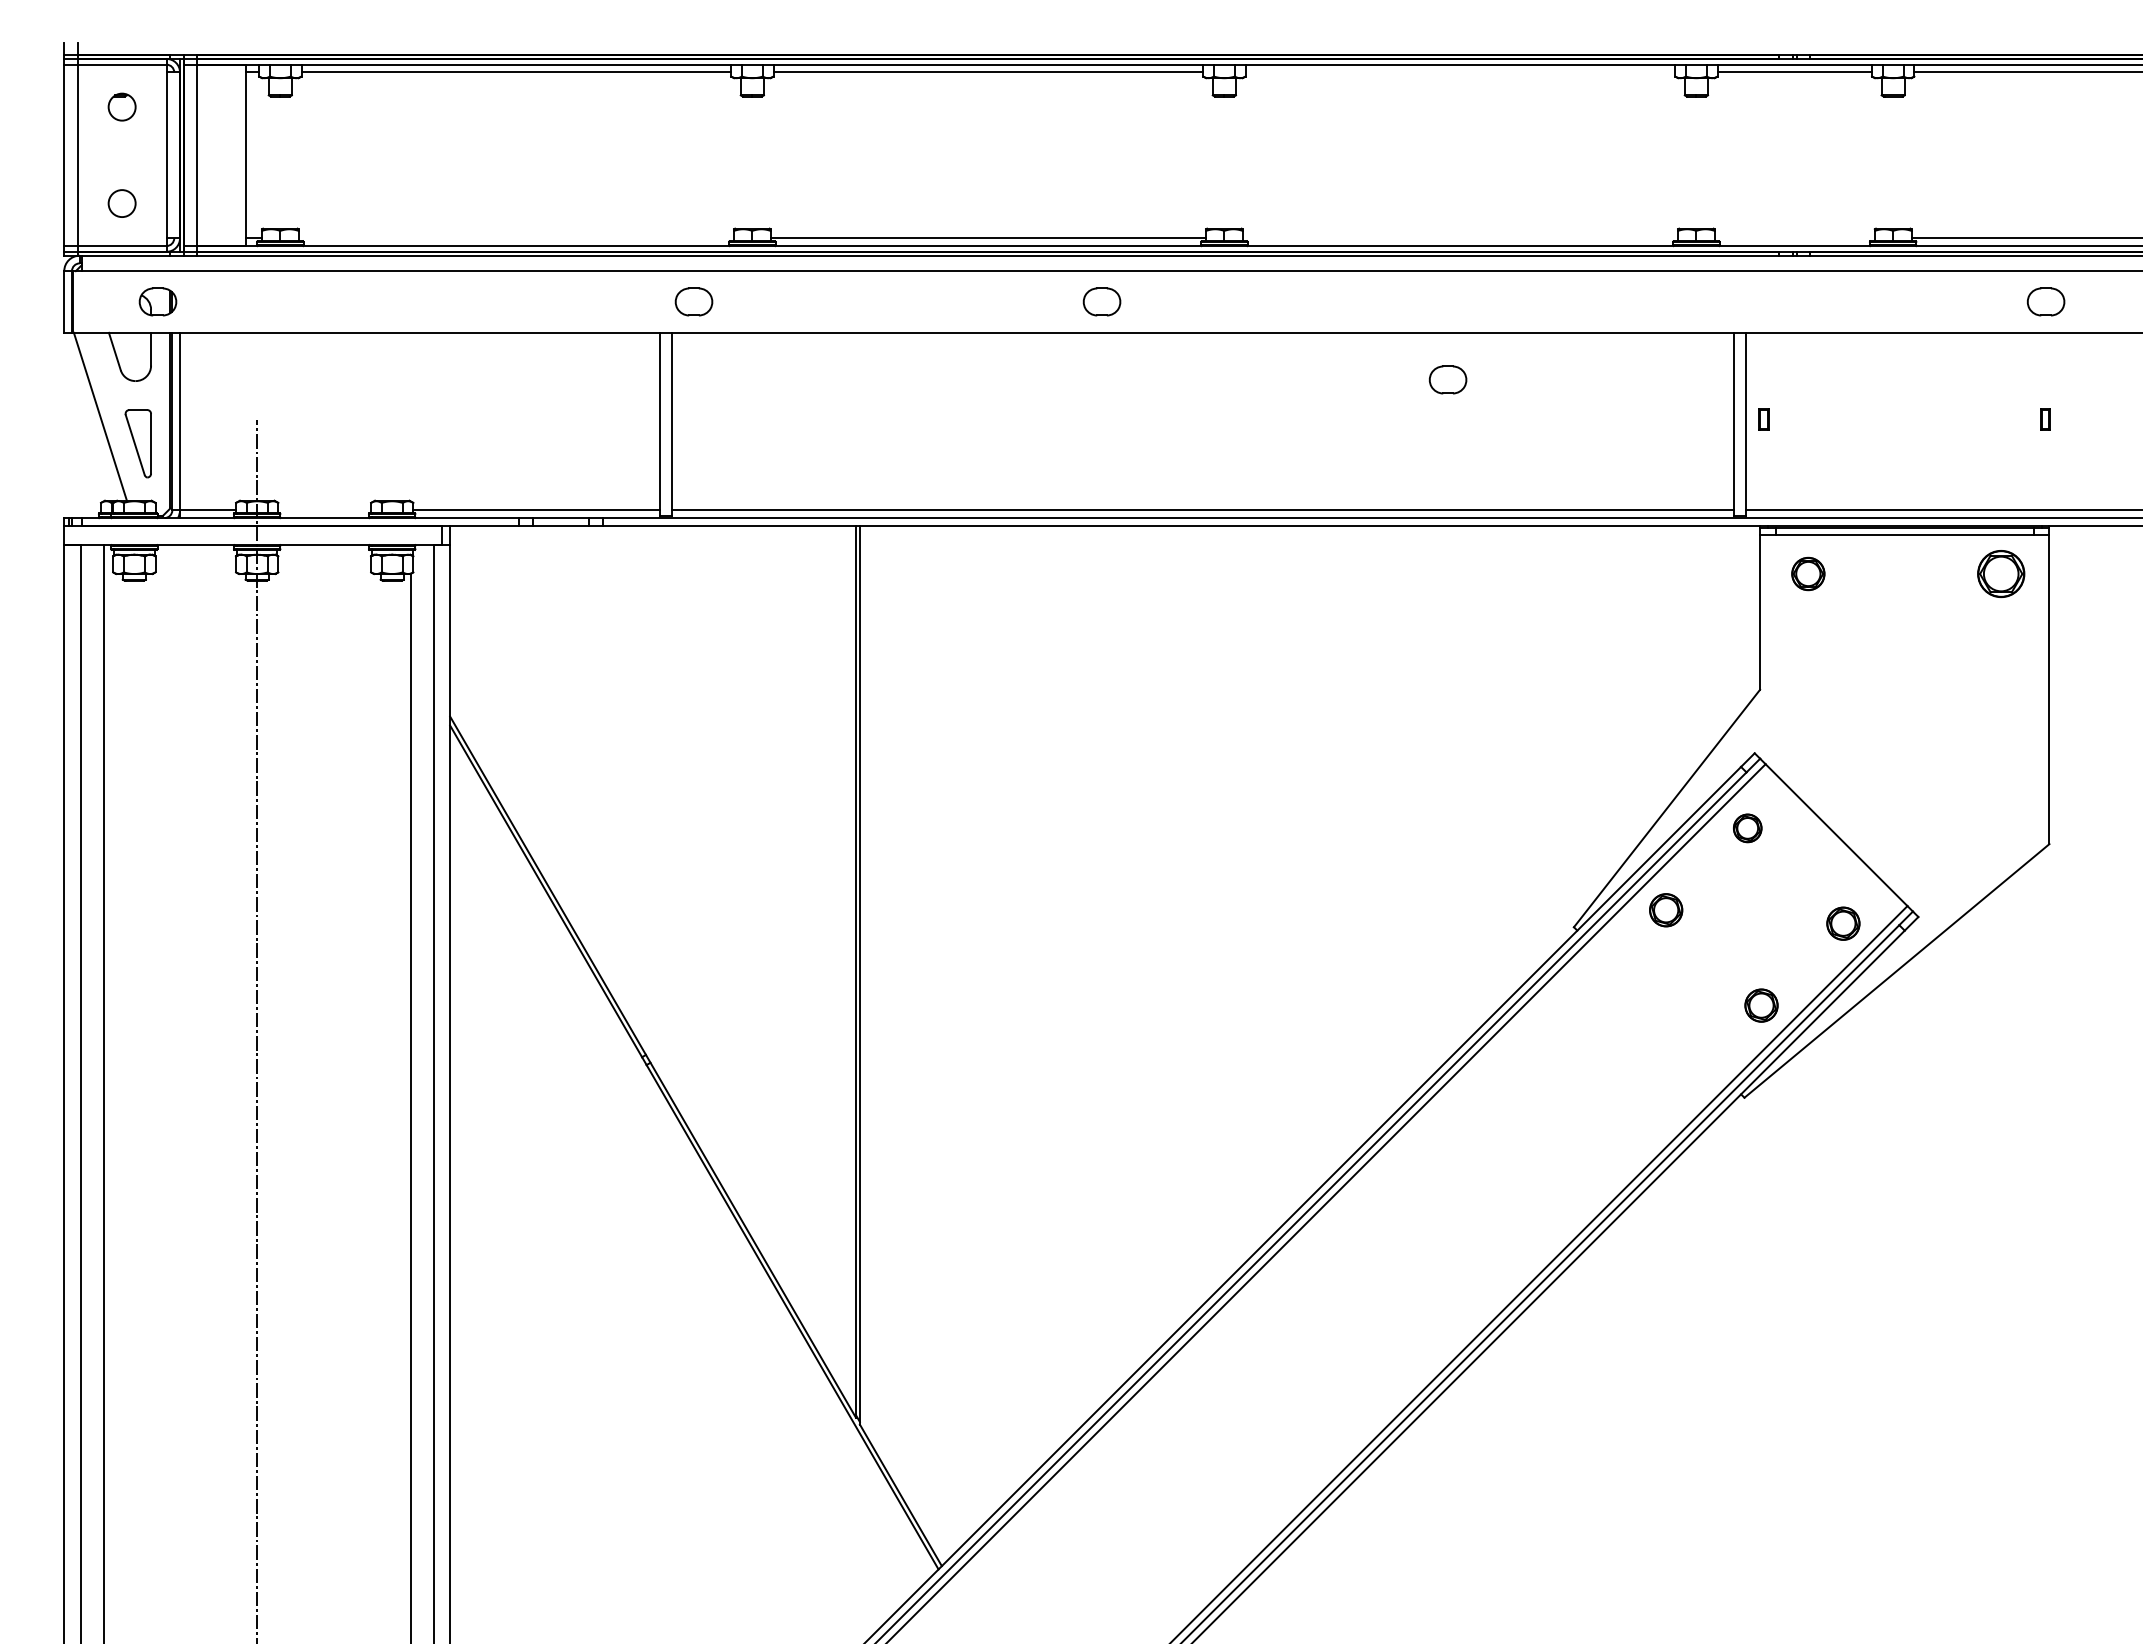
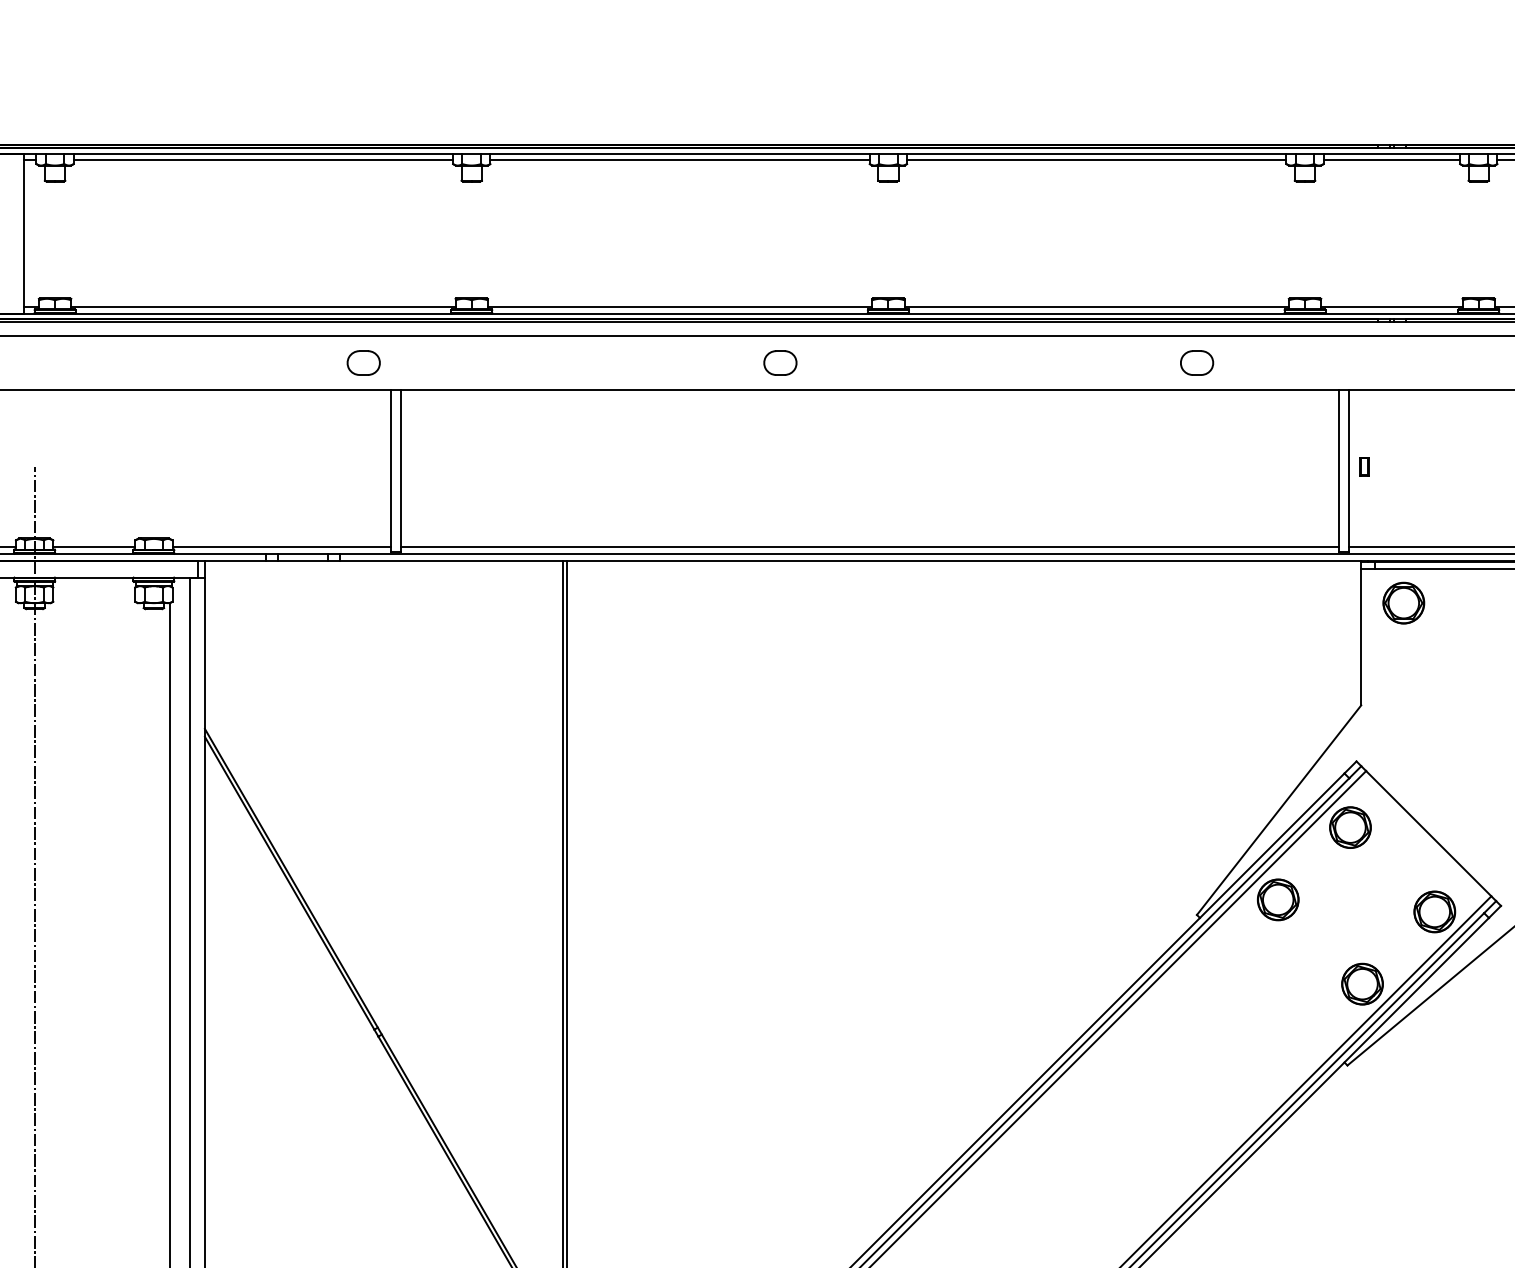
line: (1460, 72) -> (1096, 160), added
line: (516, 238) -> (263, 307), added
line: (1460, 238) -> (1096, 307), added
line: (1794, 238) -> (1391, 307), added
part: (693, 301) -> (363, 362), moved
part: (1447, 379) -> (1196, 362), moved
line: (324, 510) -> (94, 547), added
part: (1808, 573) -> (1403, 602), size x1.43
part: (1747, 828) -> (1350, 827), size x1.67
part: (1666, 910) -> (1278, 900), size x1.43
part: (1843, 923) -> (1434, 911), size x1.43
part: (1761, 1005) -> (1362, 984), size x1.43

